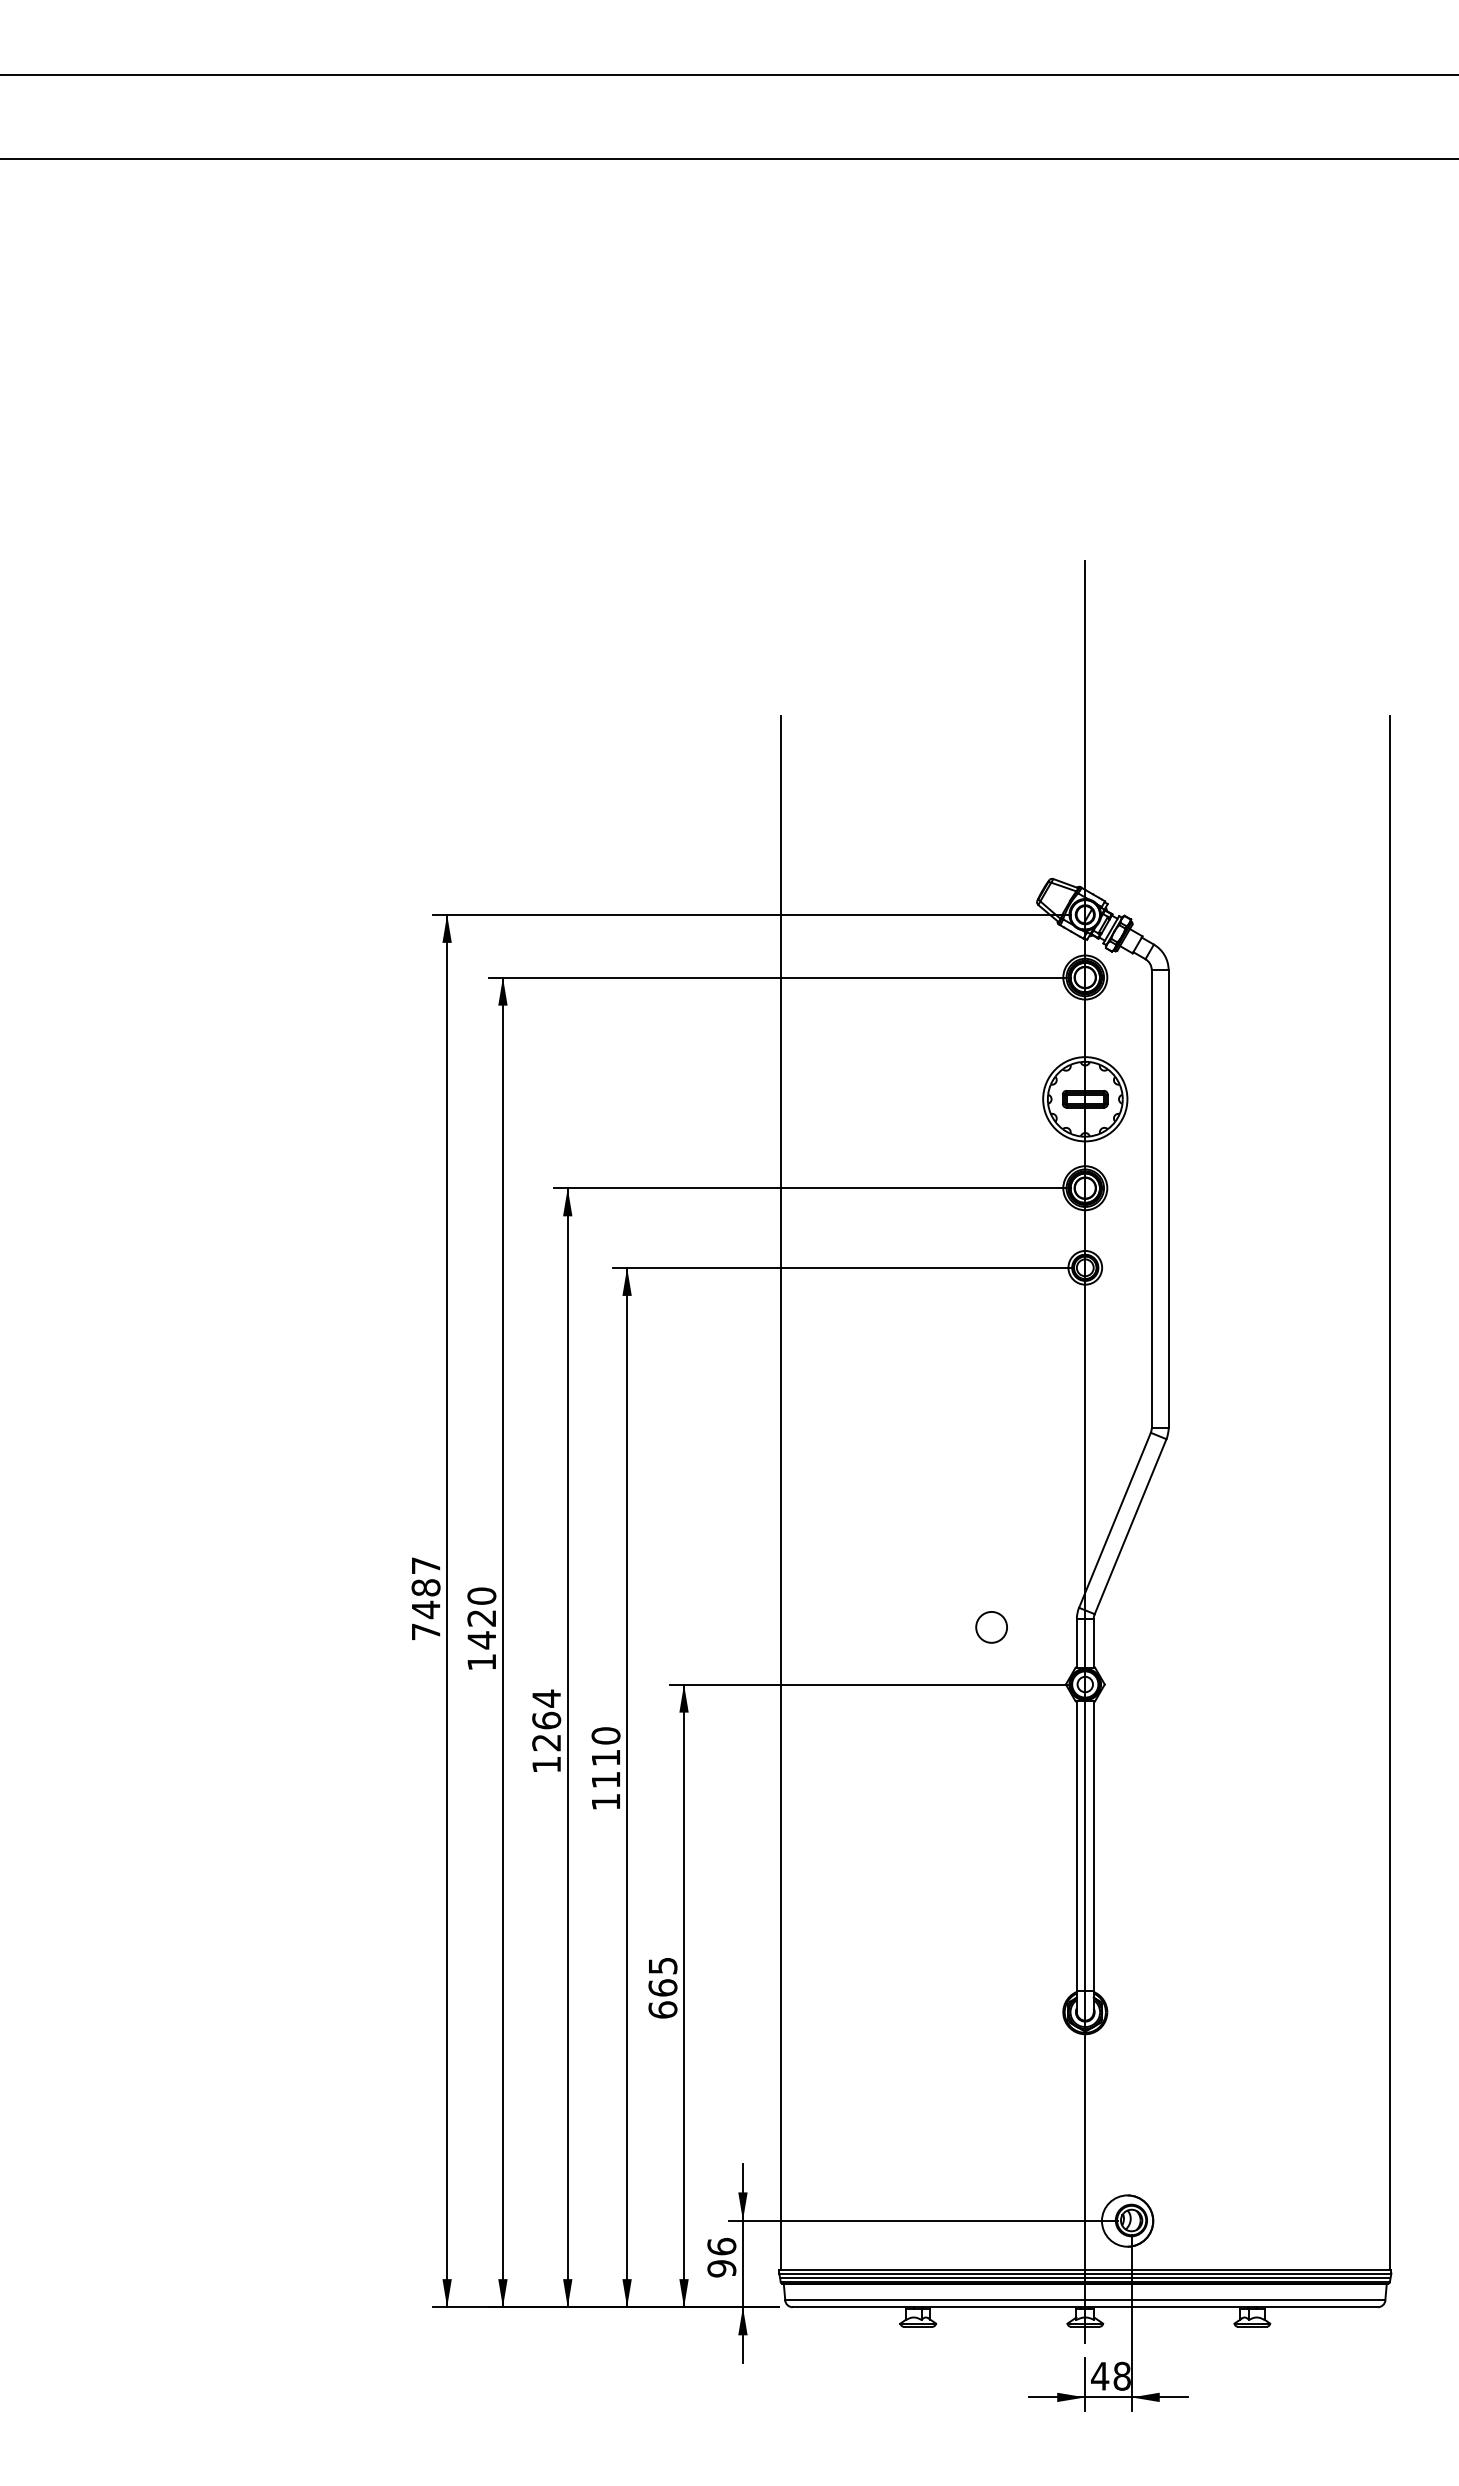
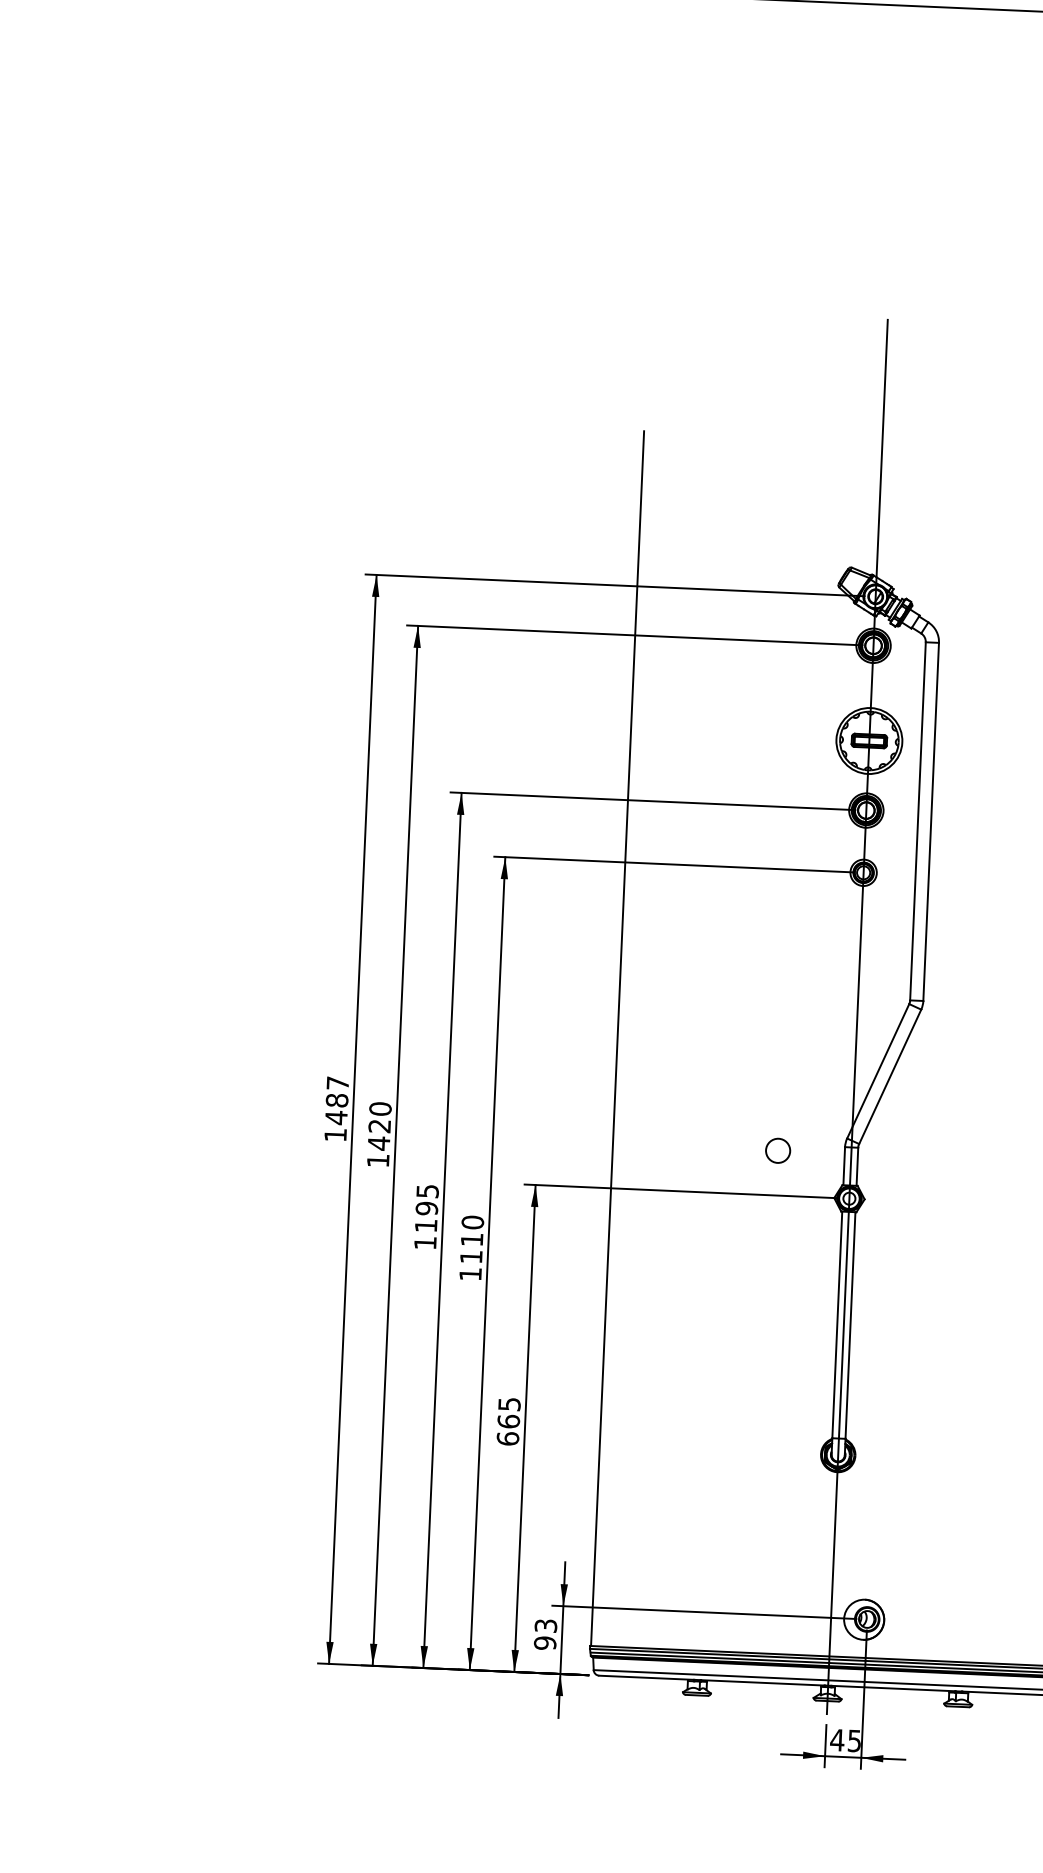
text: (426, 1631) -> (336, 1134), 7487 -> 1487
text: (546, 1720) -> (426, 1208), 1264 -> 1195
text: (721, 2246) -> (545, 1625), 96 -> 93
text: (1121, 2375) -> (854, 1740), 48 -> 45

